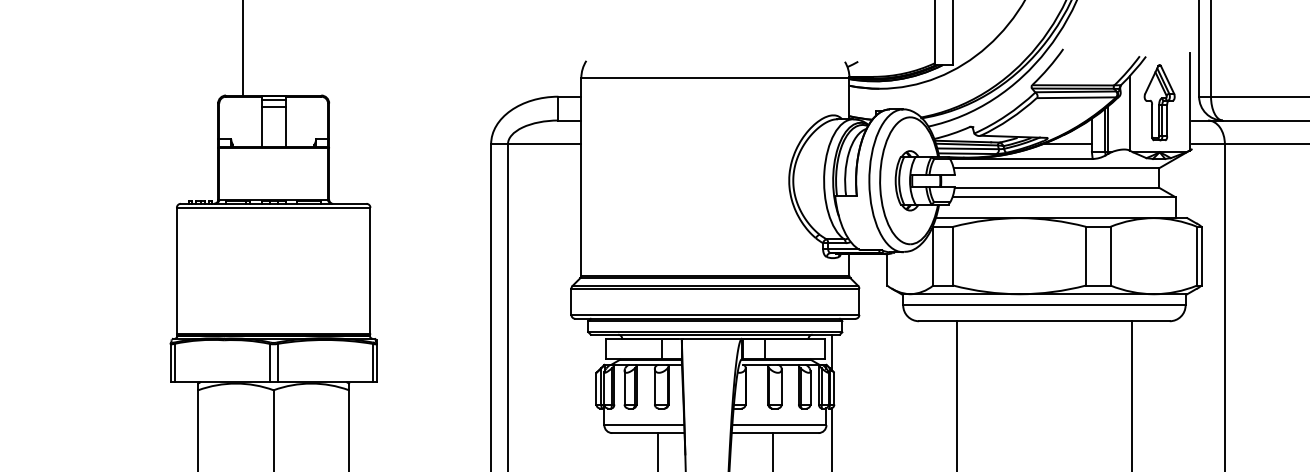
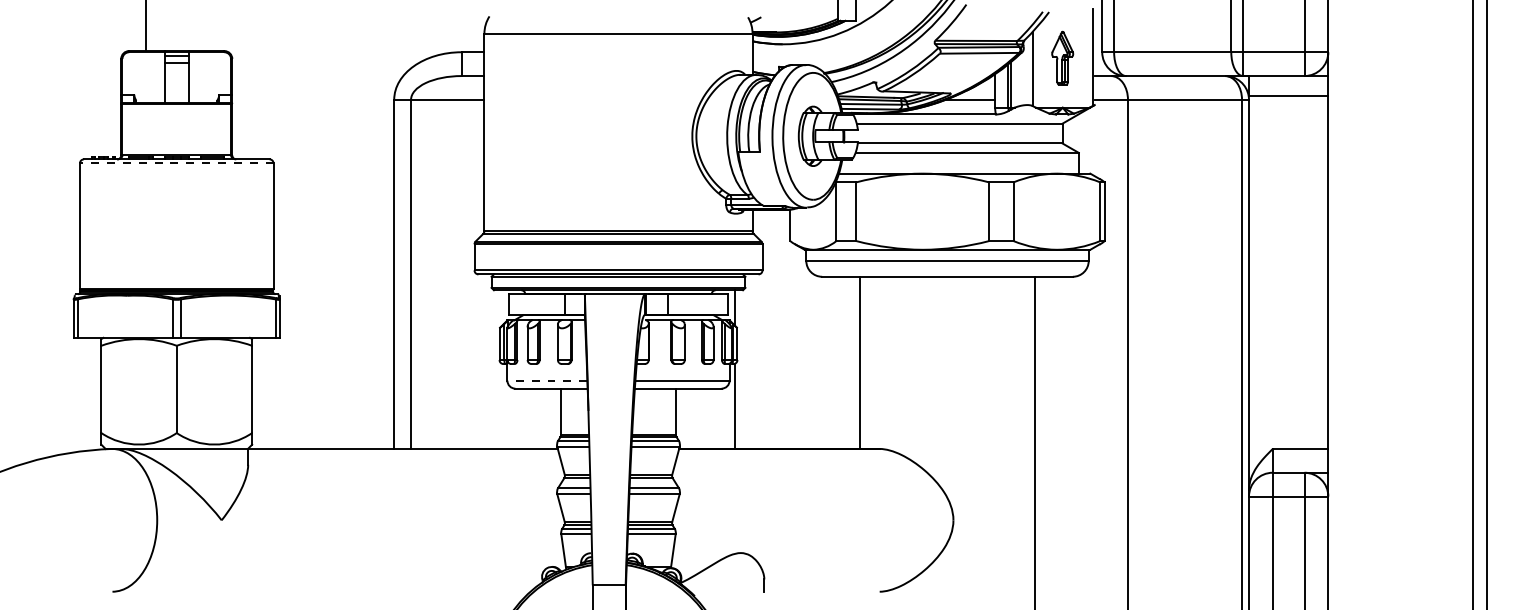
part: (1159, 101) -> (1062, 57), size x0.7
line: (273, 207) -> (176, 163), solid -> dashed
line: (644, 424) -> (547, 380), solid -> dashed

